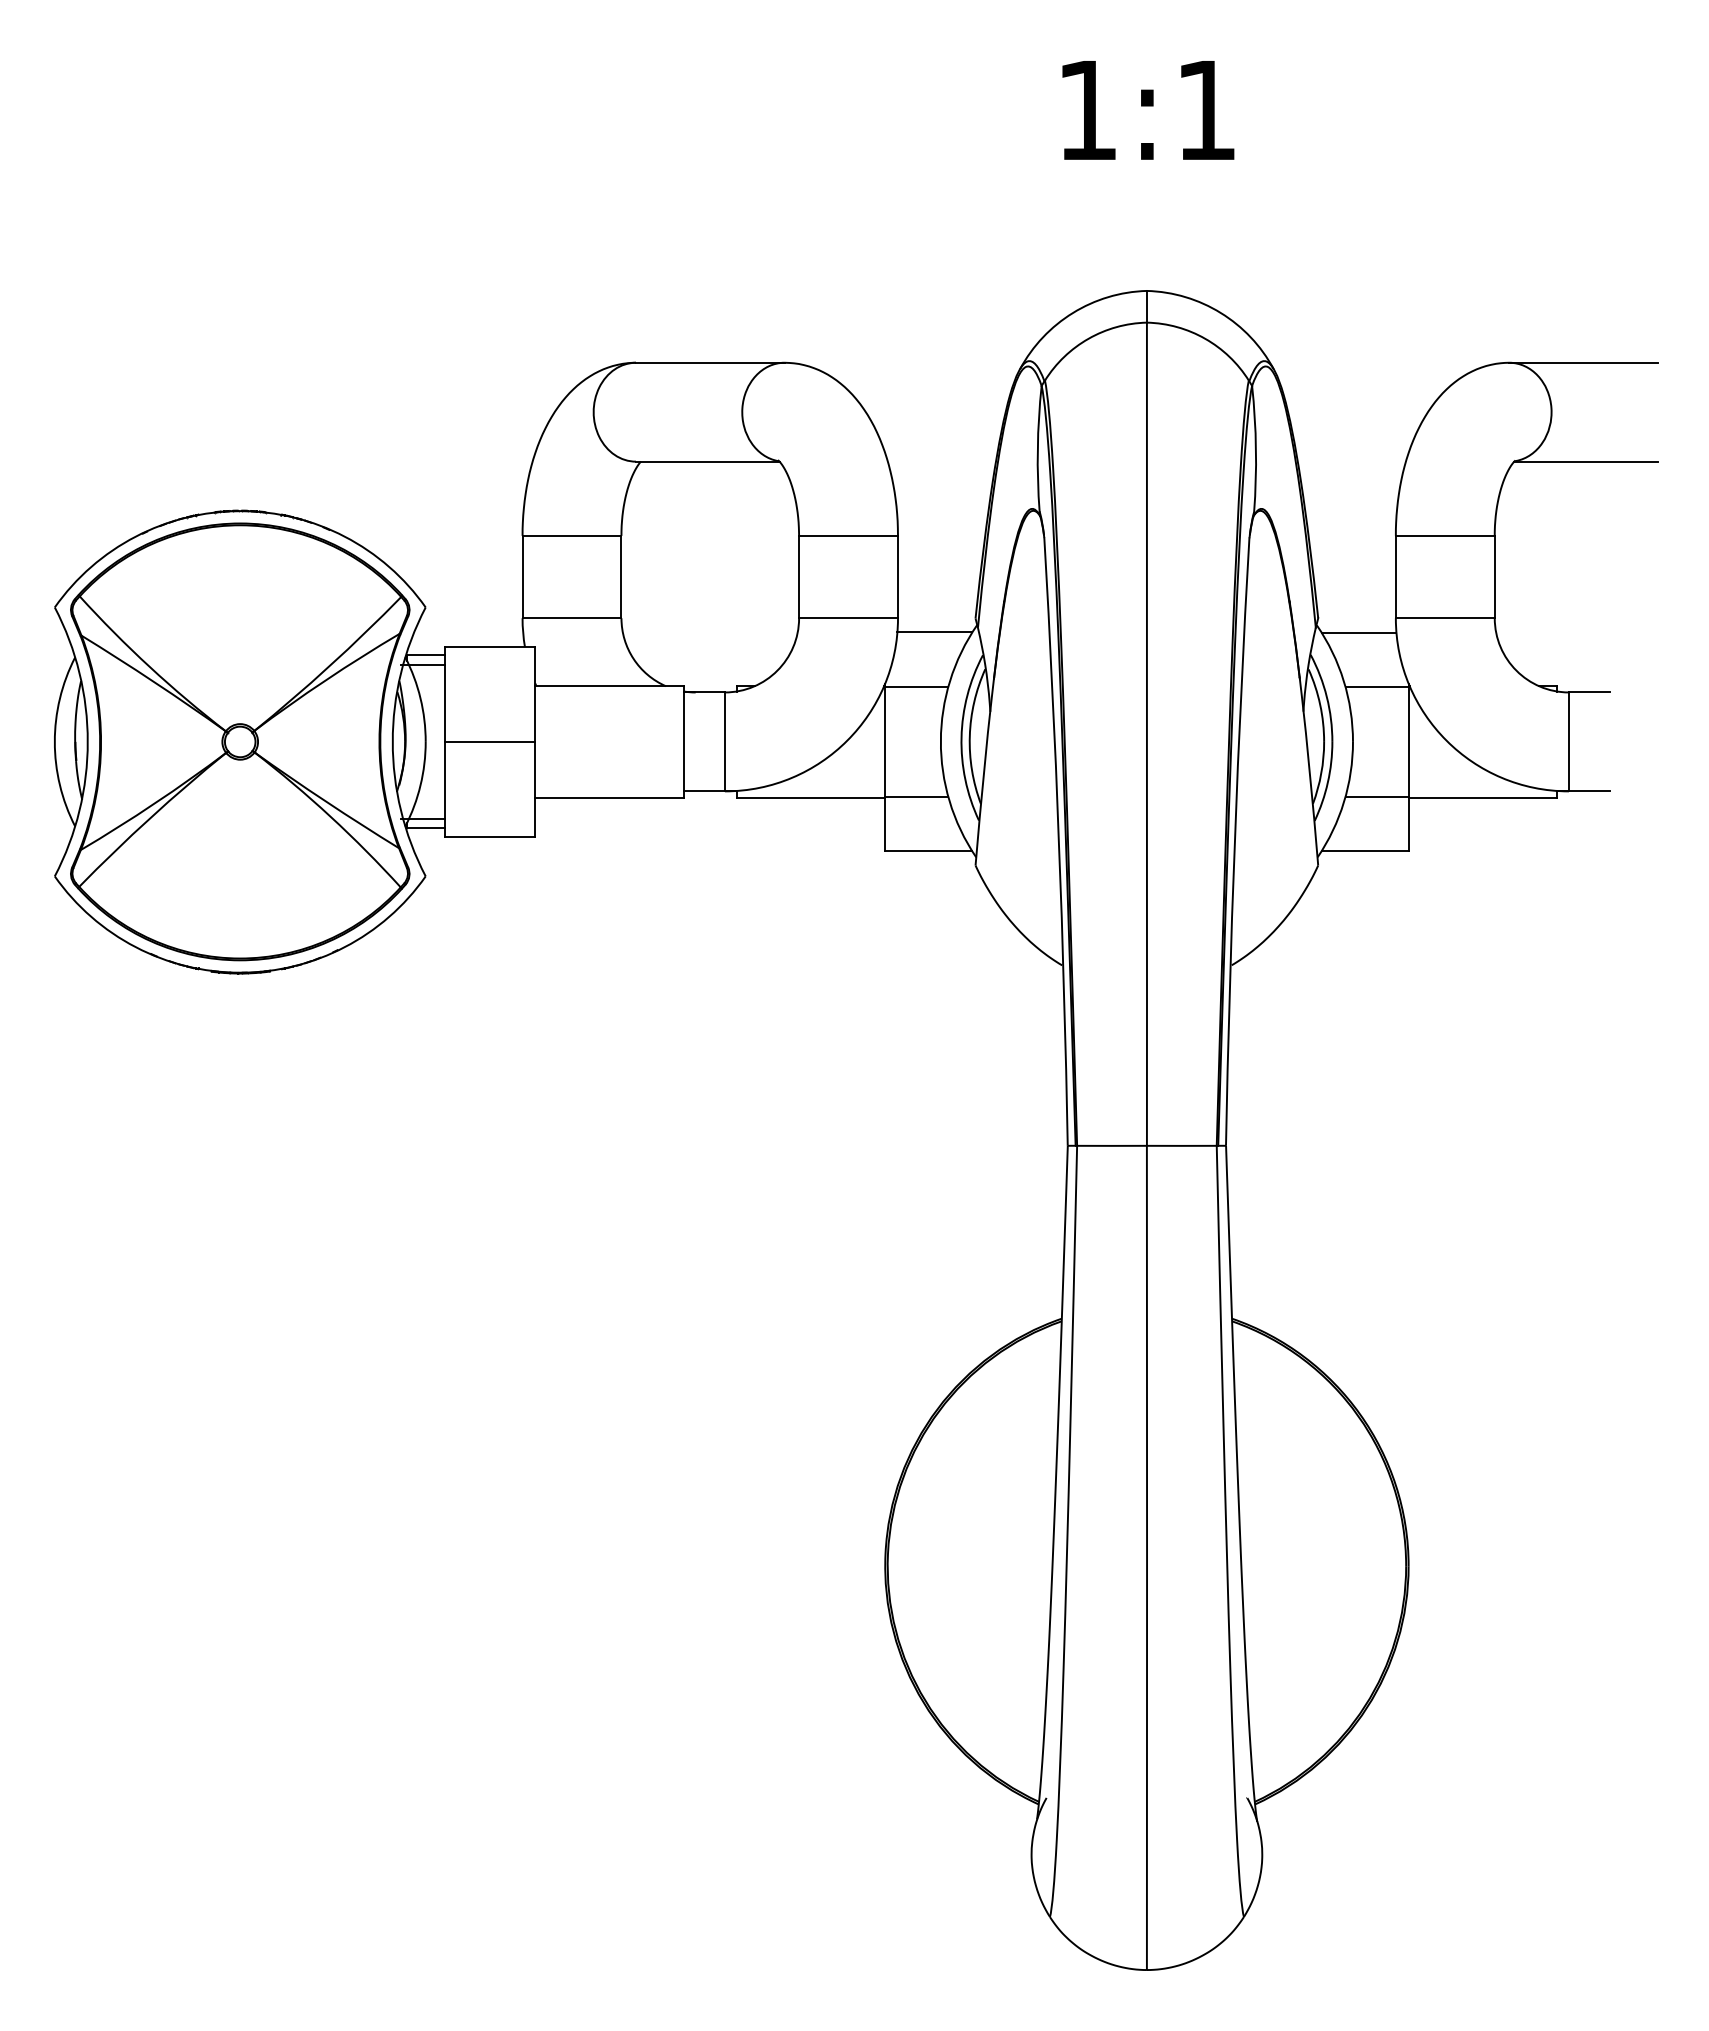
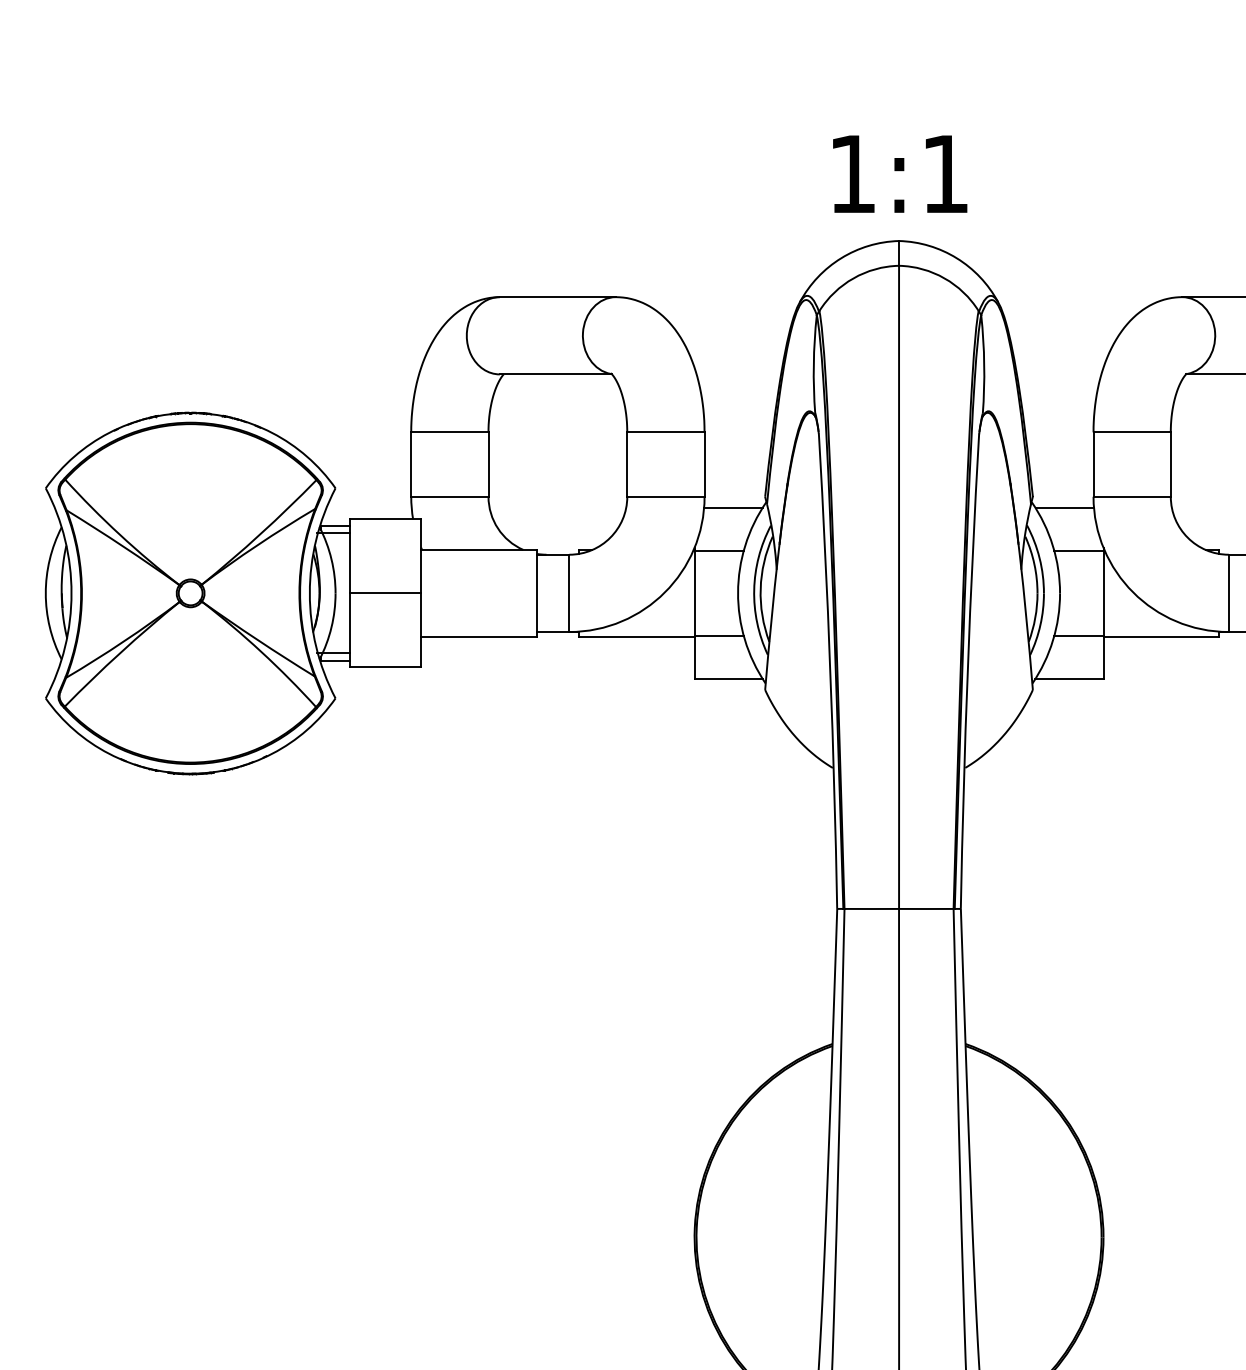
text: (1148, 110) -> (900, 174), moved

